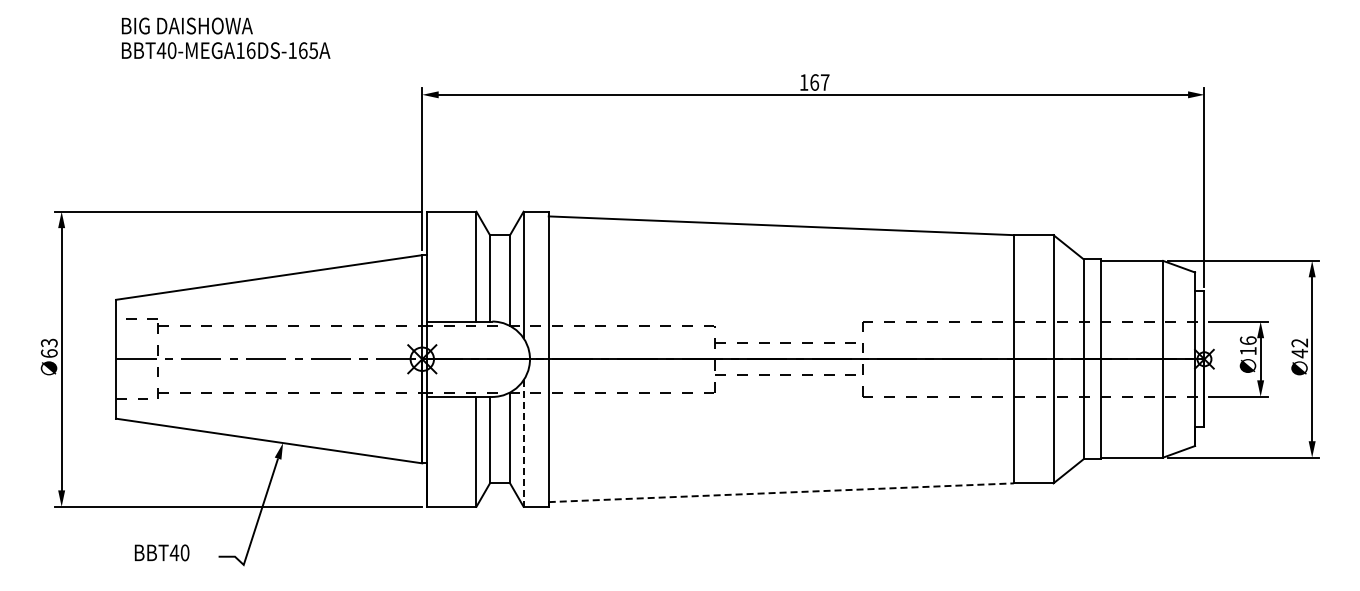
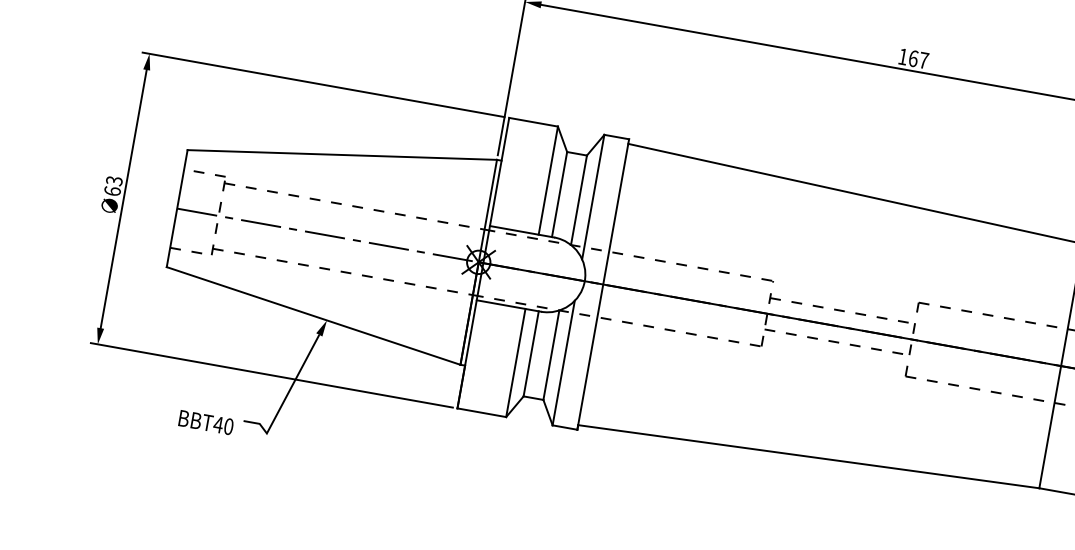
line: (523, 444) -> (563, 364), dashed -> solid
line: (781, 492) -> (809, 456), dashed -> solid
text: (161, 552) -> (205, 422), moved

